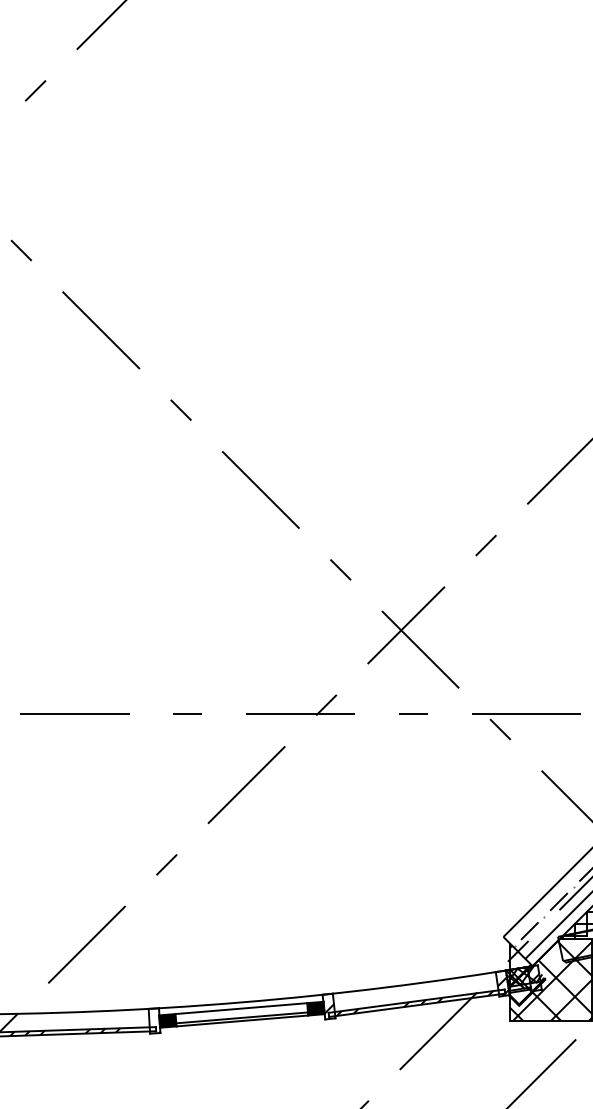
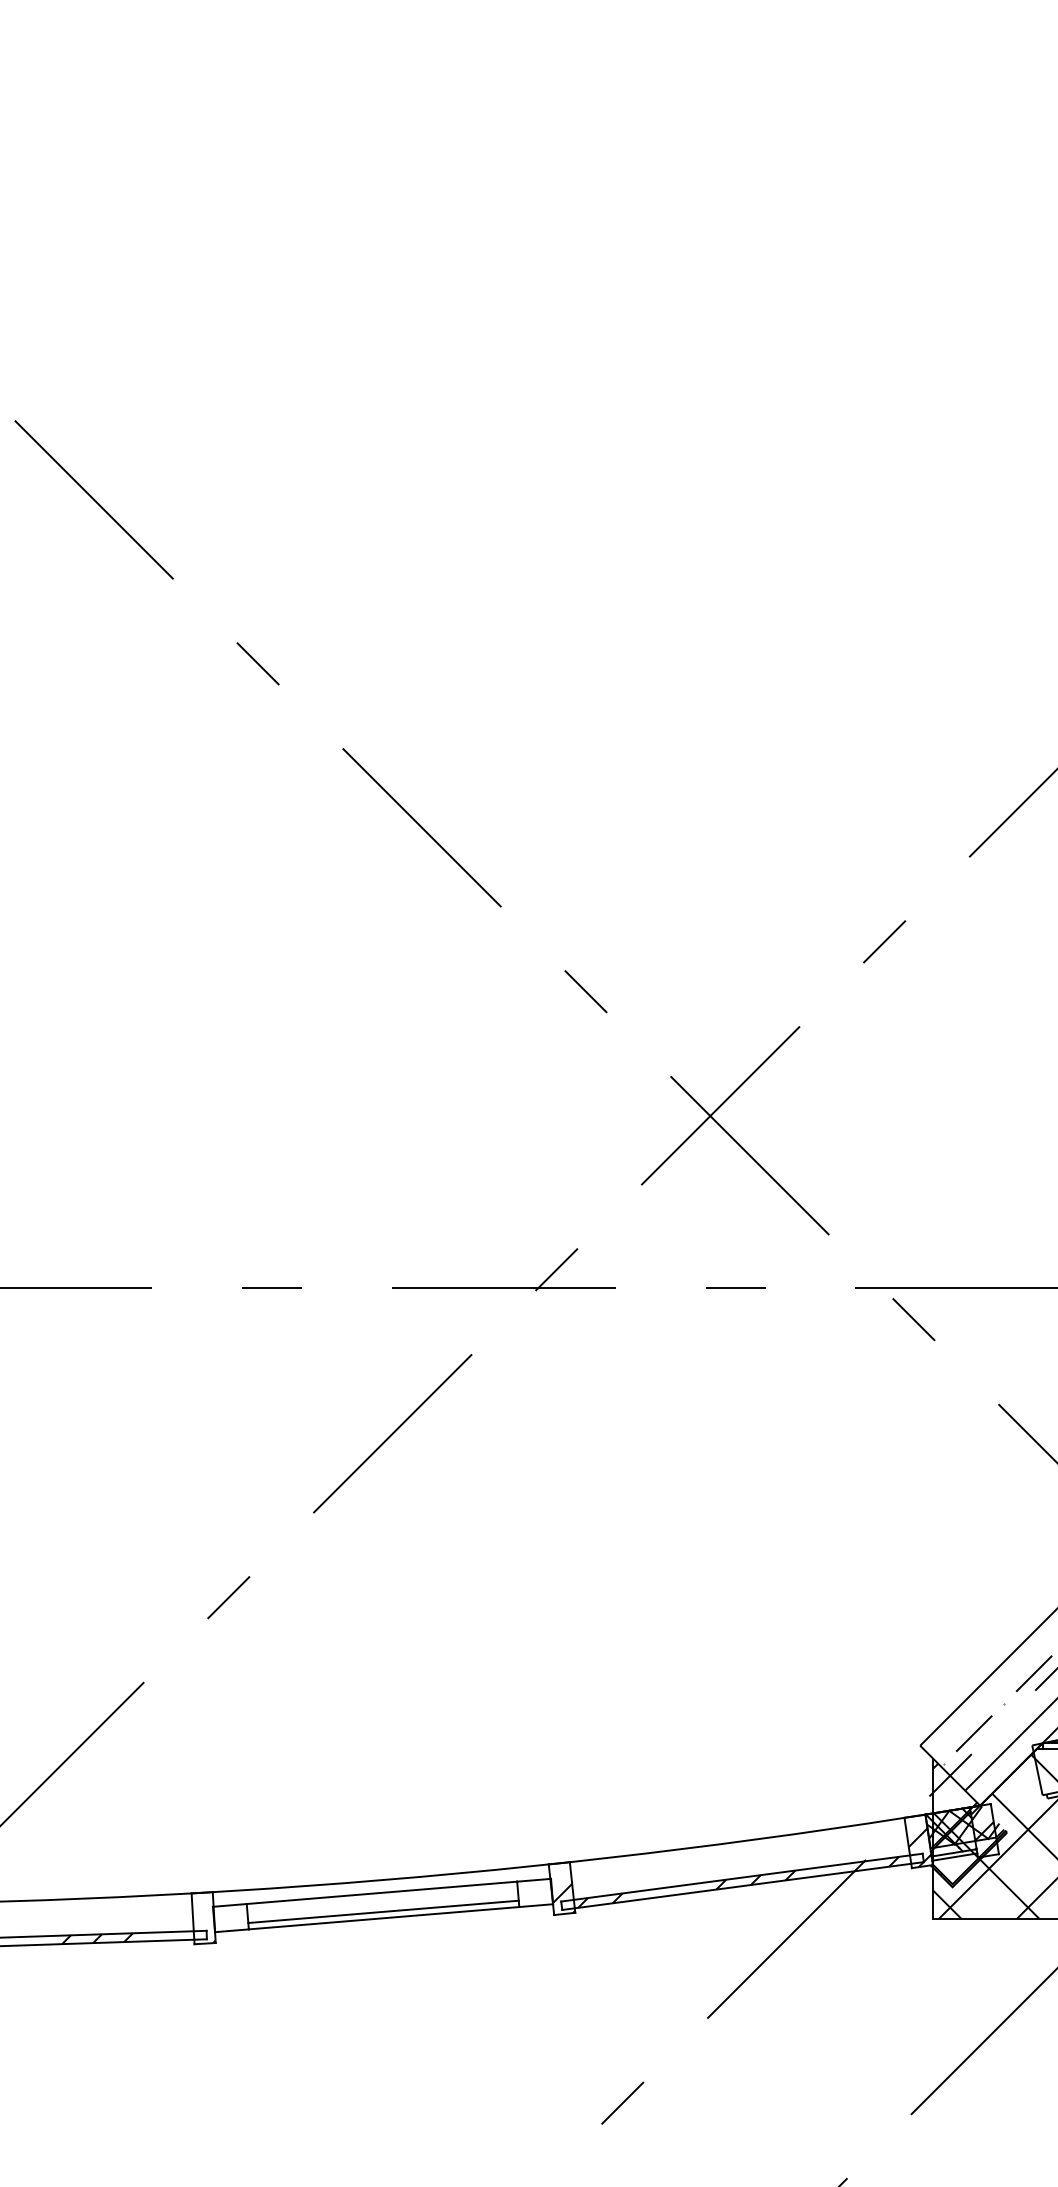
fill: (315, 1008) -> (534, 1892), removed
fill: (167, 1020) -> (230, 1917), removed

